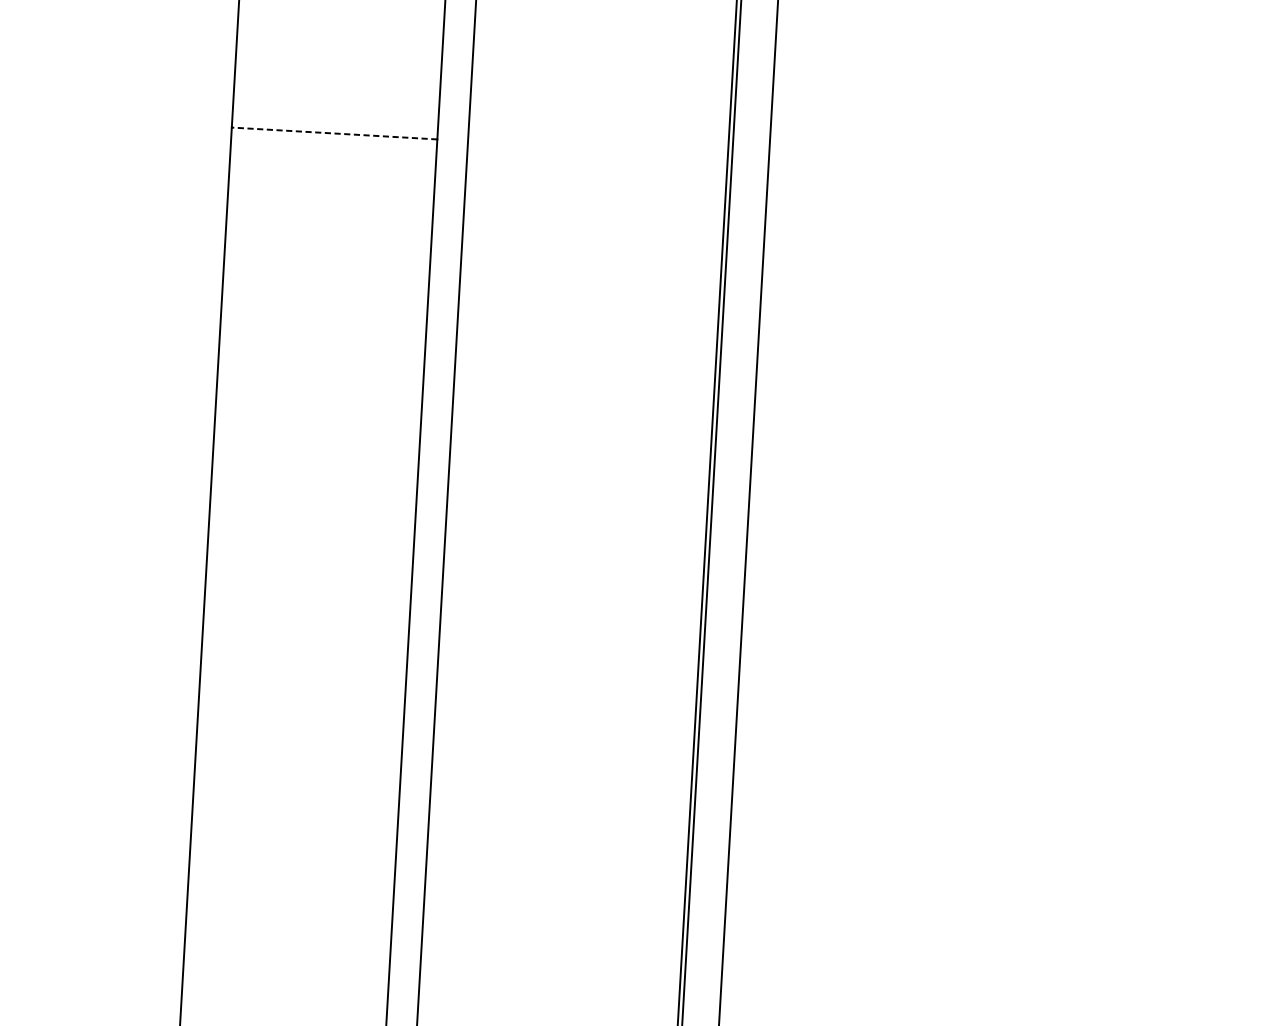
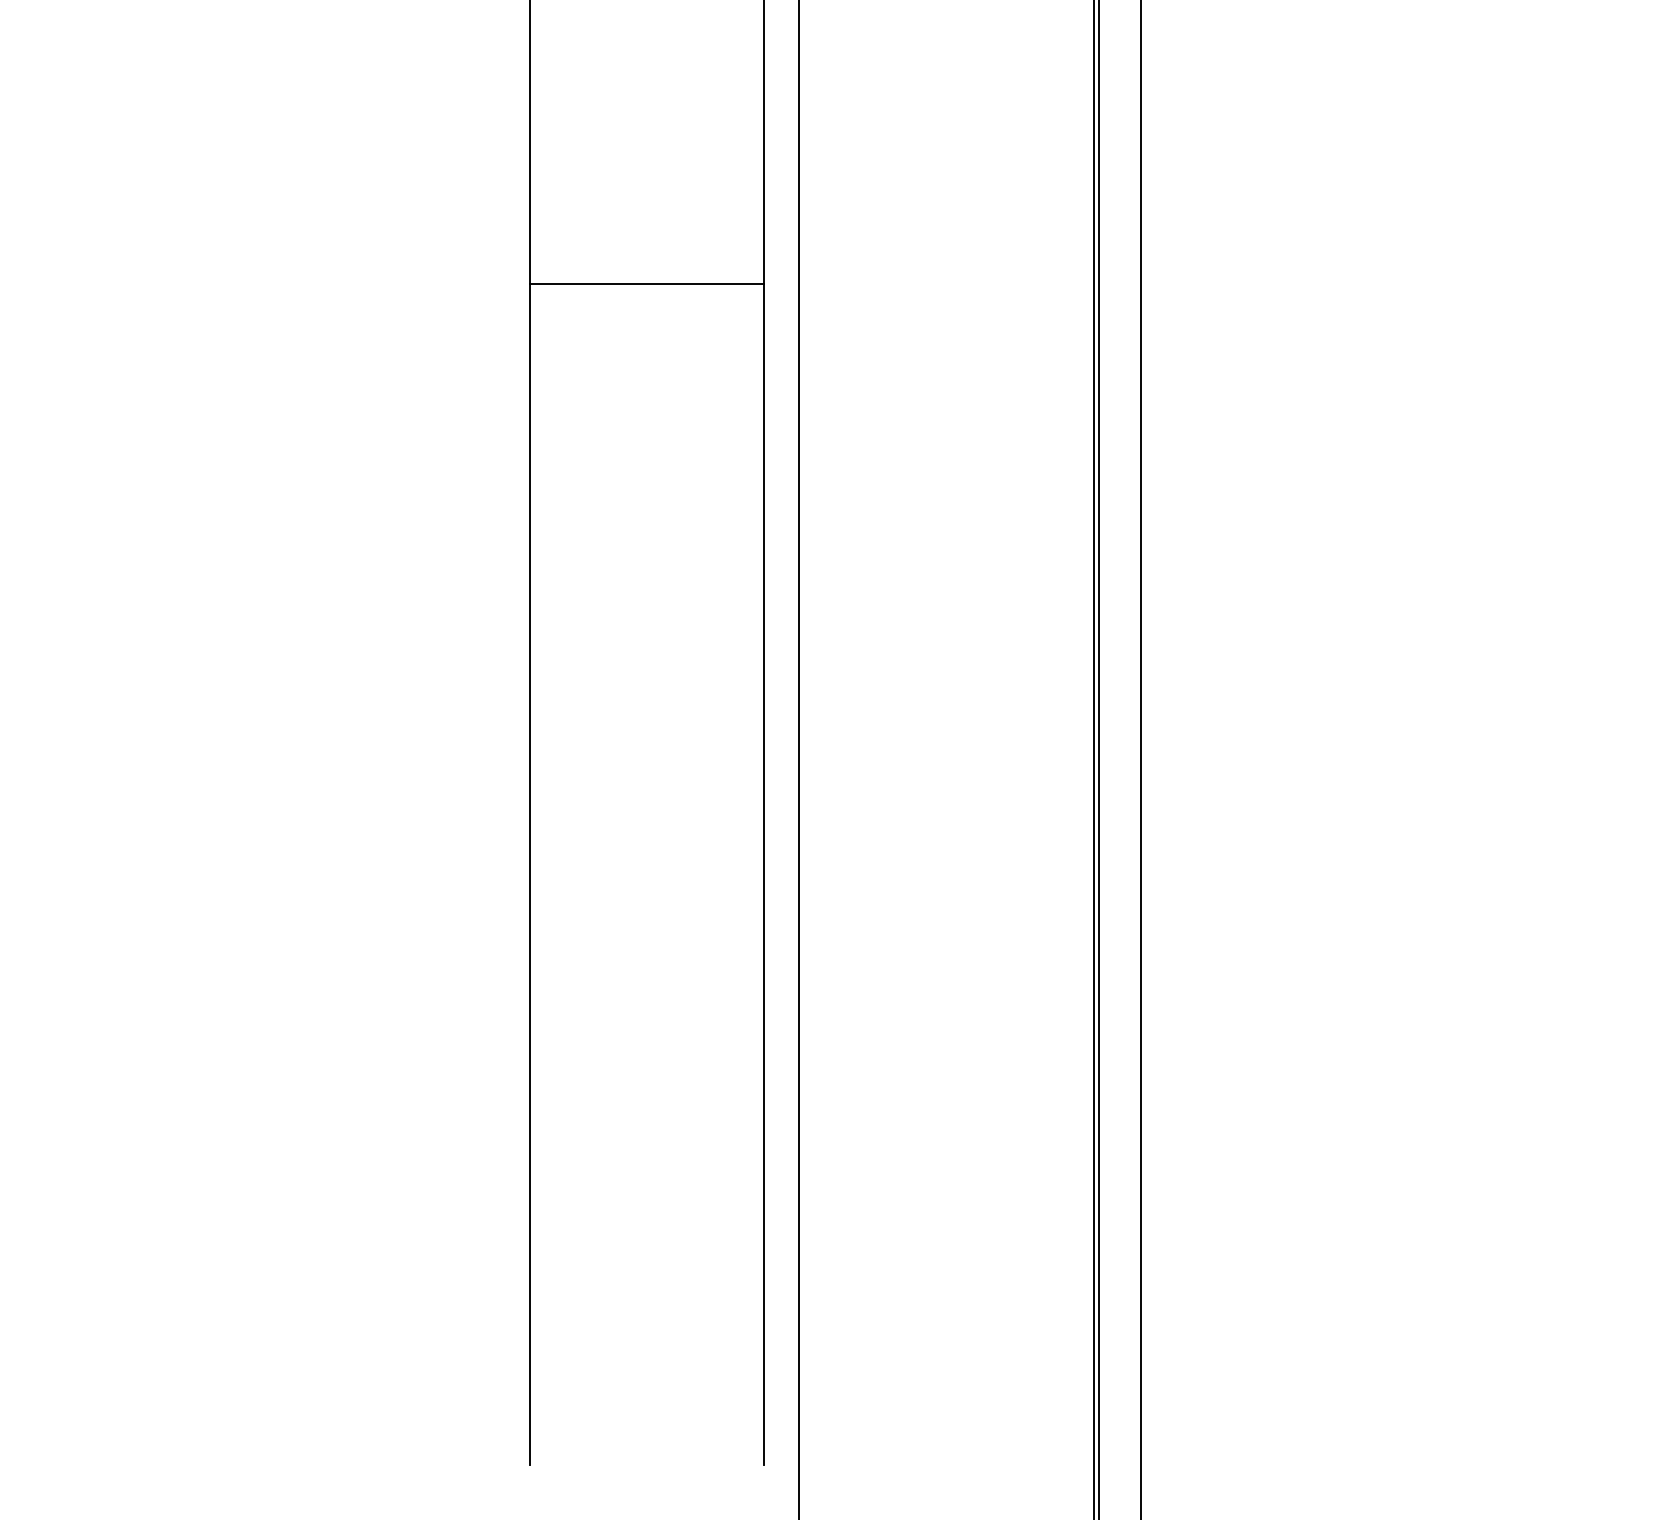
line: (334, 133) -> (646, 283), dashed -> solid

